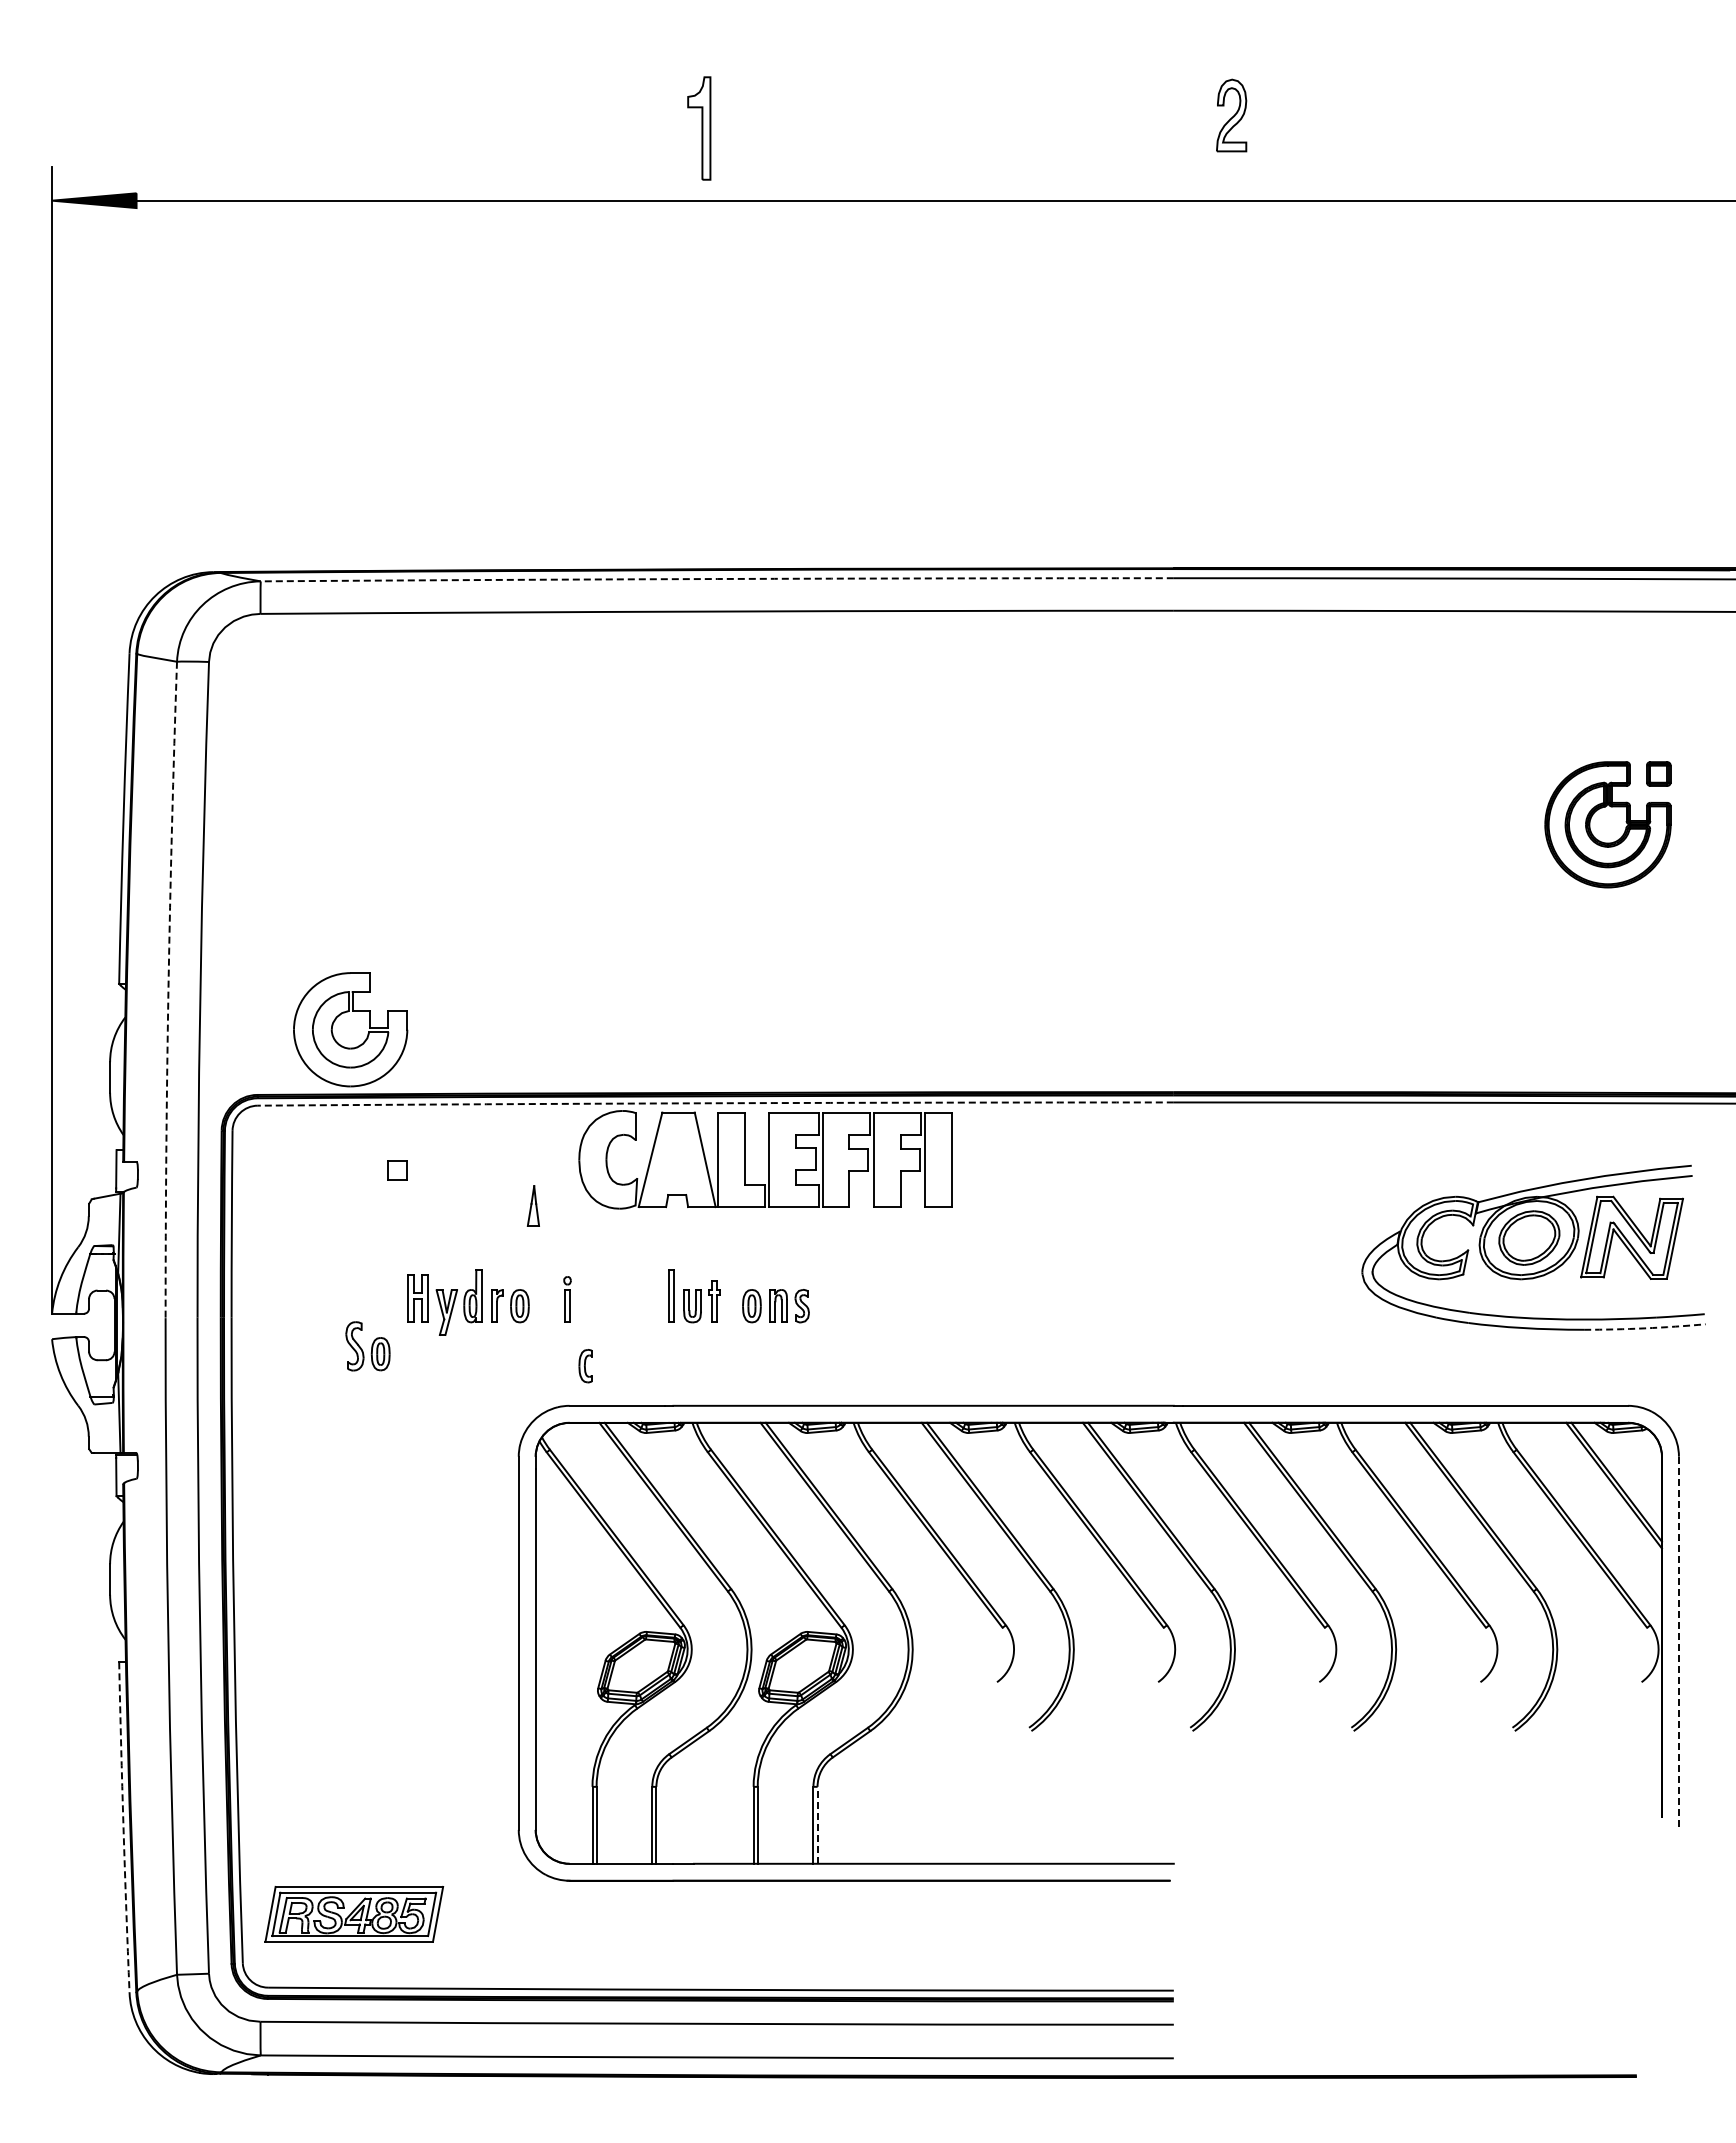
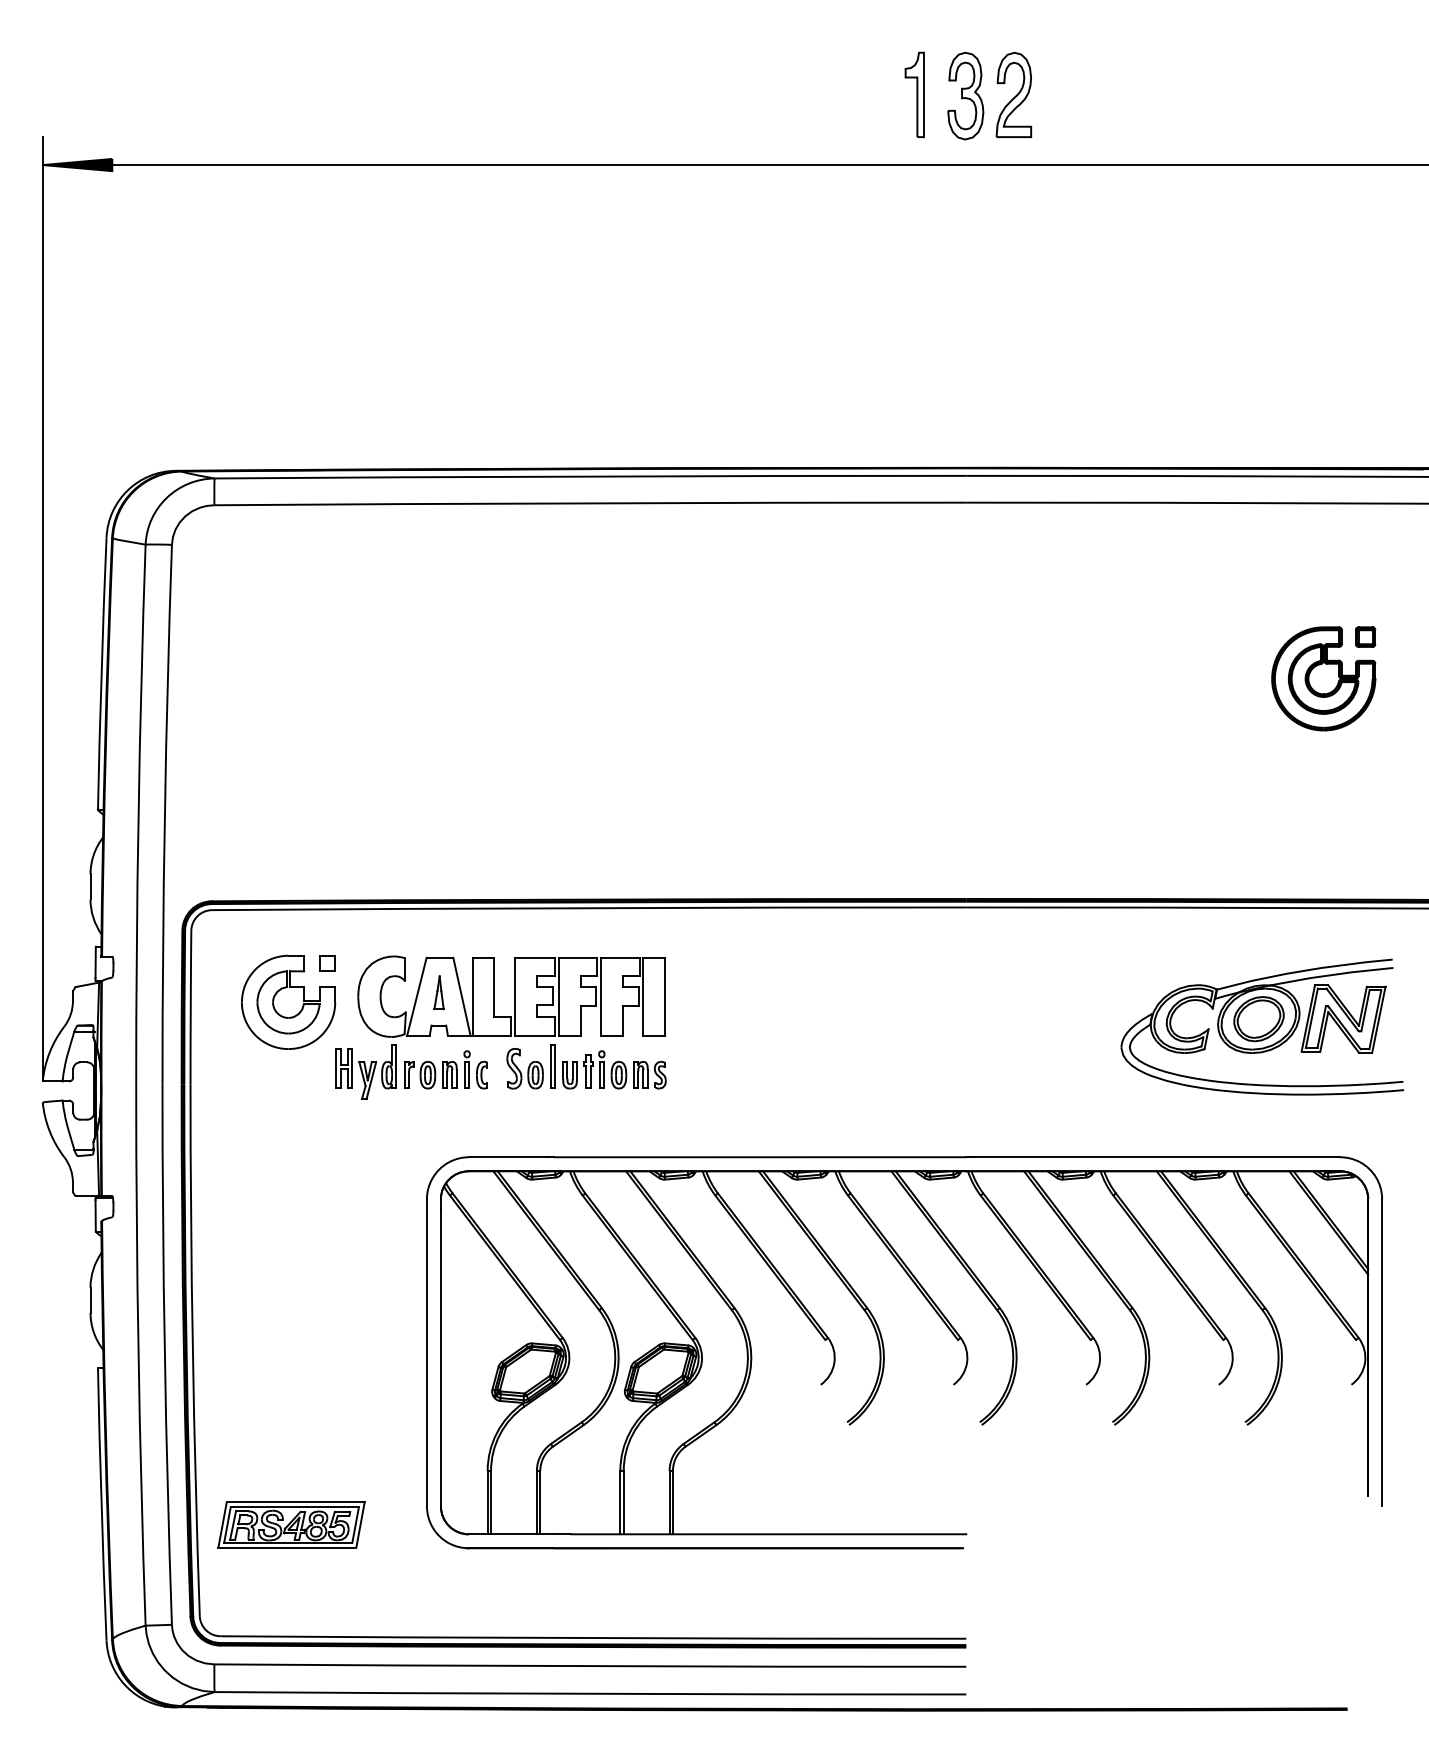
part: (1231, 115) -> (1013, 94), size x1.43
part: (1173, 116) -> (966, 95), added
part: (699, 128) -> (914, 94), moved
arc: (717, 579) -> (590, 476), dashed -> solid
arc: (168, 989) -> (138, 814), dashed -> solid
part: (350, 1029) -> (288, 1002), moved
arc: (715, 1103) -> (588, 908), dashed -> solid
part: (765, 1159) -> (511, 996), moved
part: (730, 1299) -> (601, 1069), added
part: (546, 1305) -> (449, 1074), added
arc: (1644, 1328) -> (1353, 1093), dashed -> solid
part: (367, 1346) -> (524, 1068), moved
part: (585, 1366) -> (481, 1075), moved
line: (1678, 1643) -> (1381, 1352), dashed -> solid
line: (817, 1824) -> (672, 1501), dashed -> solid
arc: (123, 1827) -> (101, 1504), dashed -> solid
part: (354, 1914) -> (291, 1524), moved

